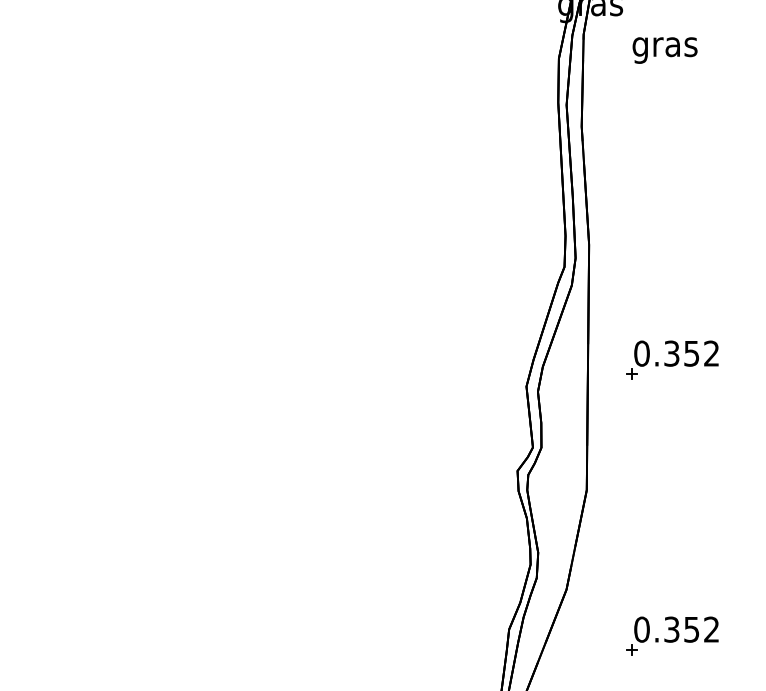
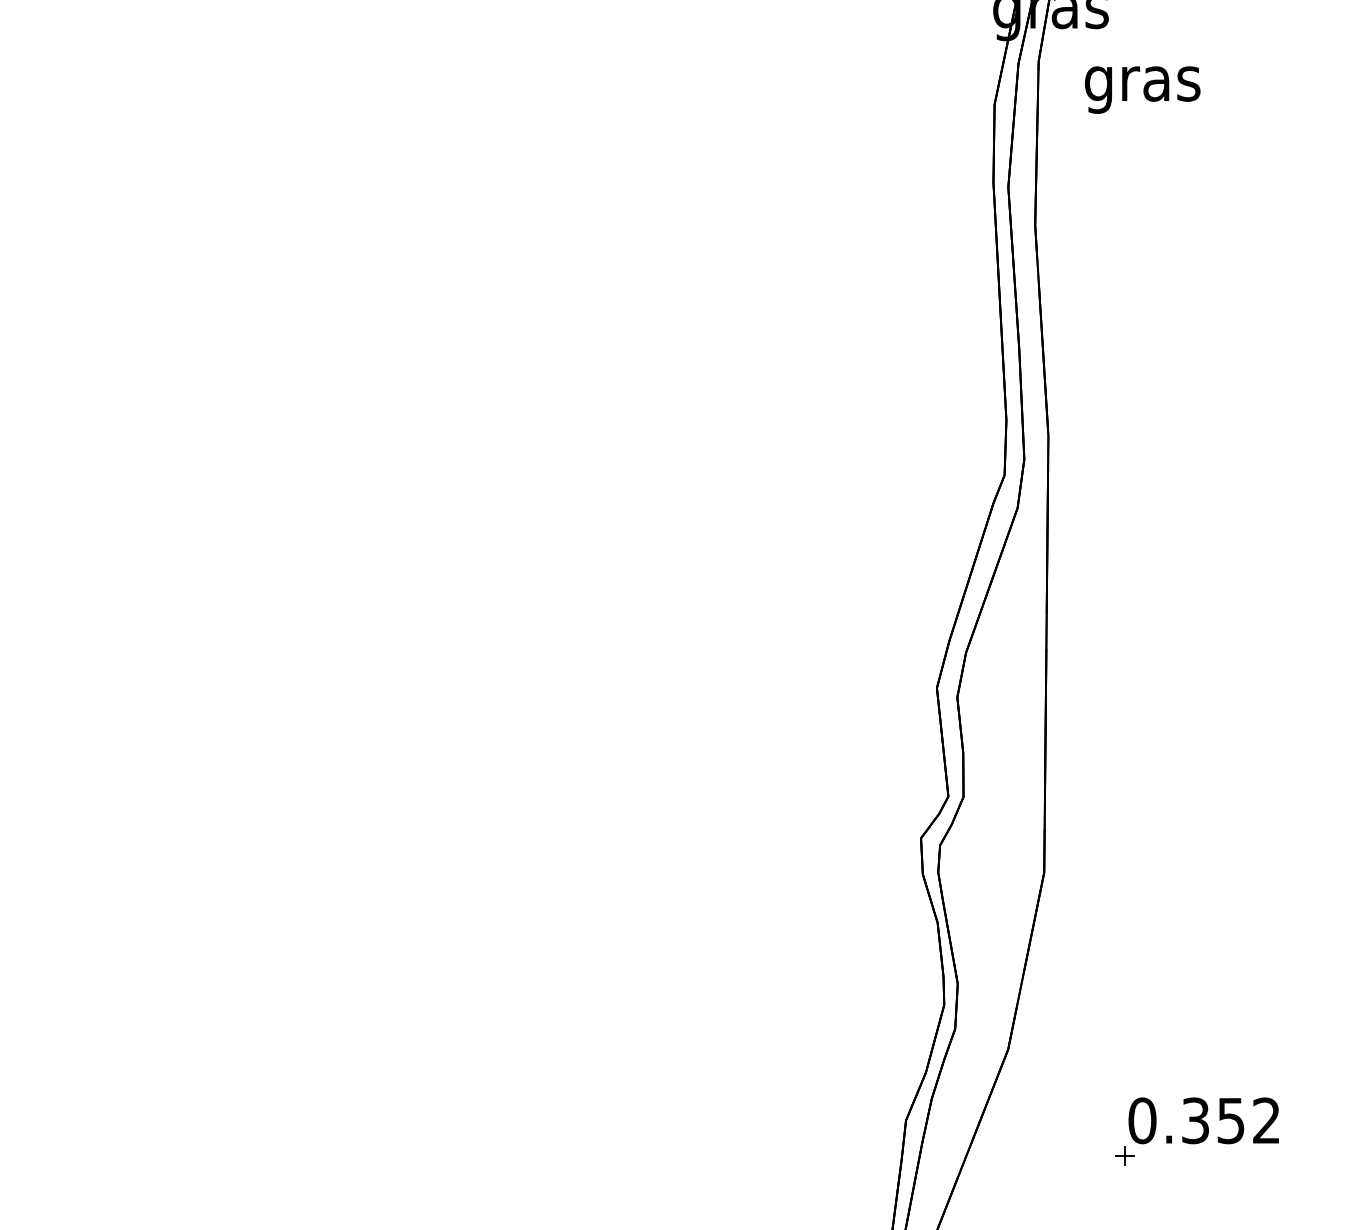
text: (664, 50) -> (1141, 89), moved
part: (672, 359) -> (1196, 639), removed

